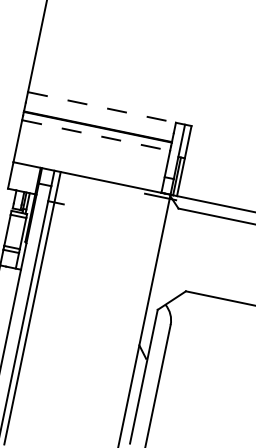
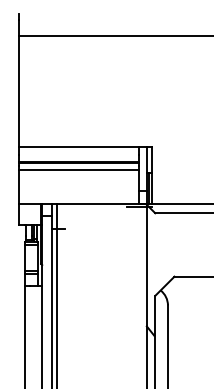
line: (102, 107) -> (79, 146), dashed -> solid
line: (96, 135) -> (79, 169), dashed -> solid

